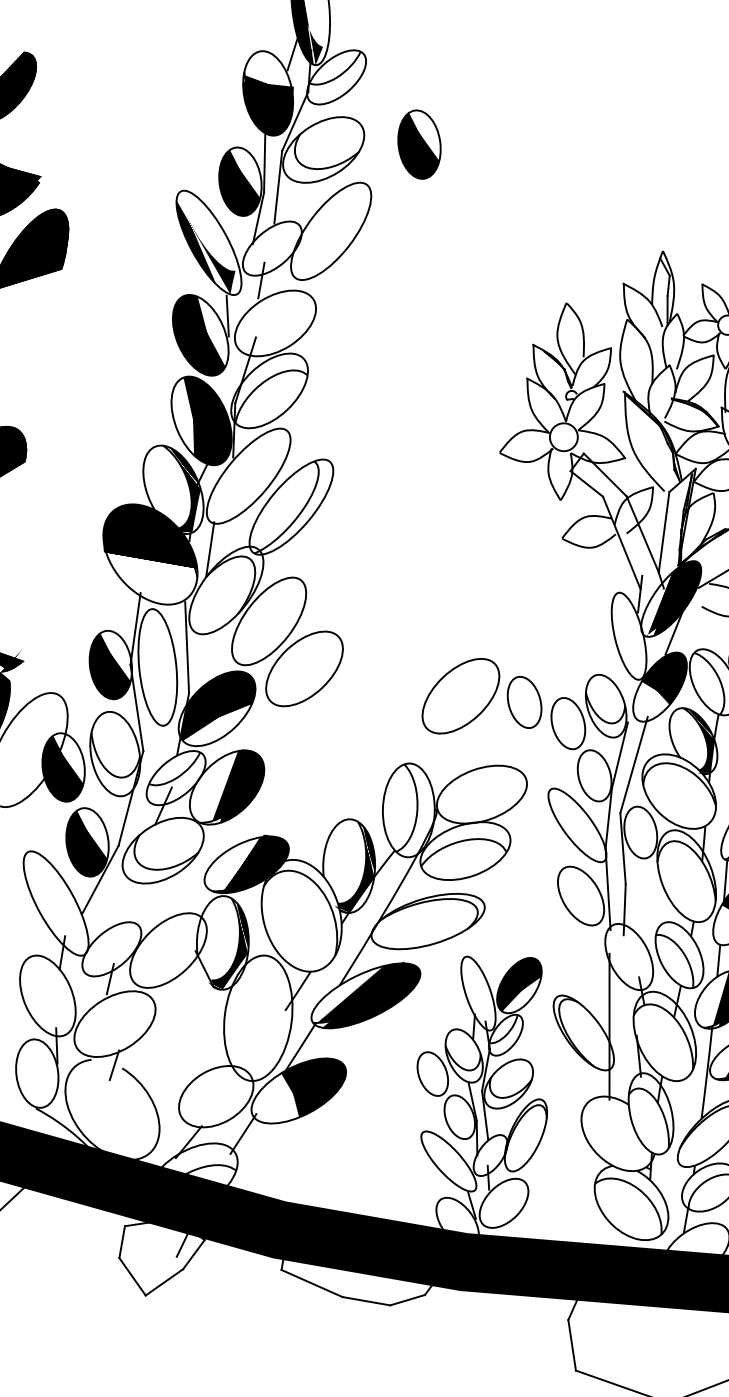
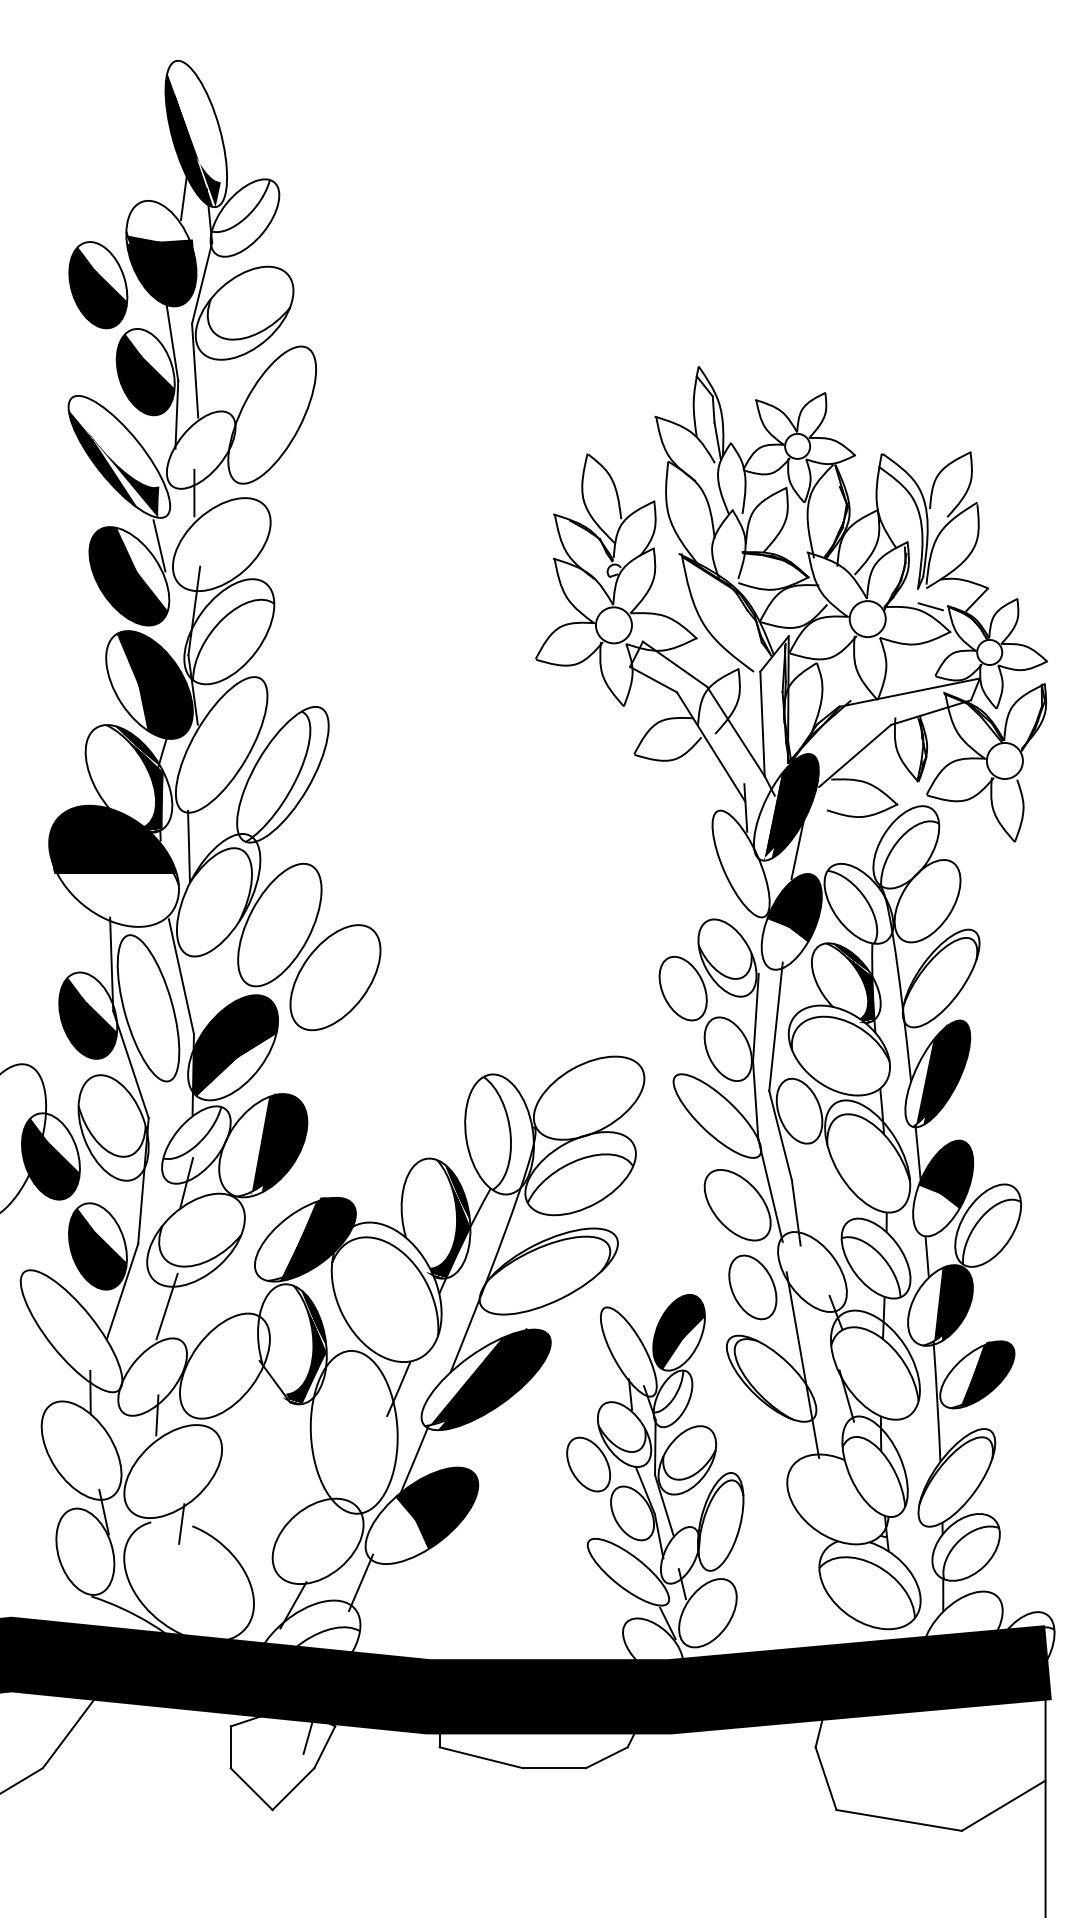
part: (419, 144) -> (98, 285), moved
part: (460, 696) -> (540, 977), removed
part: (524, 702) -> (752, 1287), moved
line: (131, 897) -> (166, 1306), added

